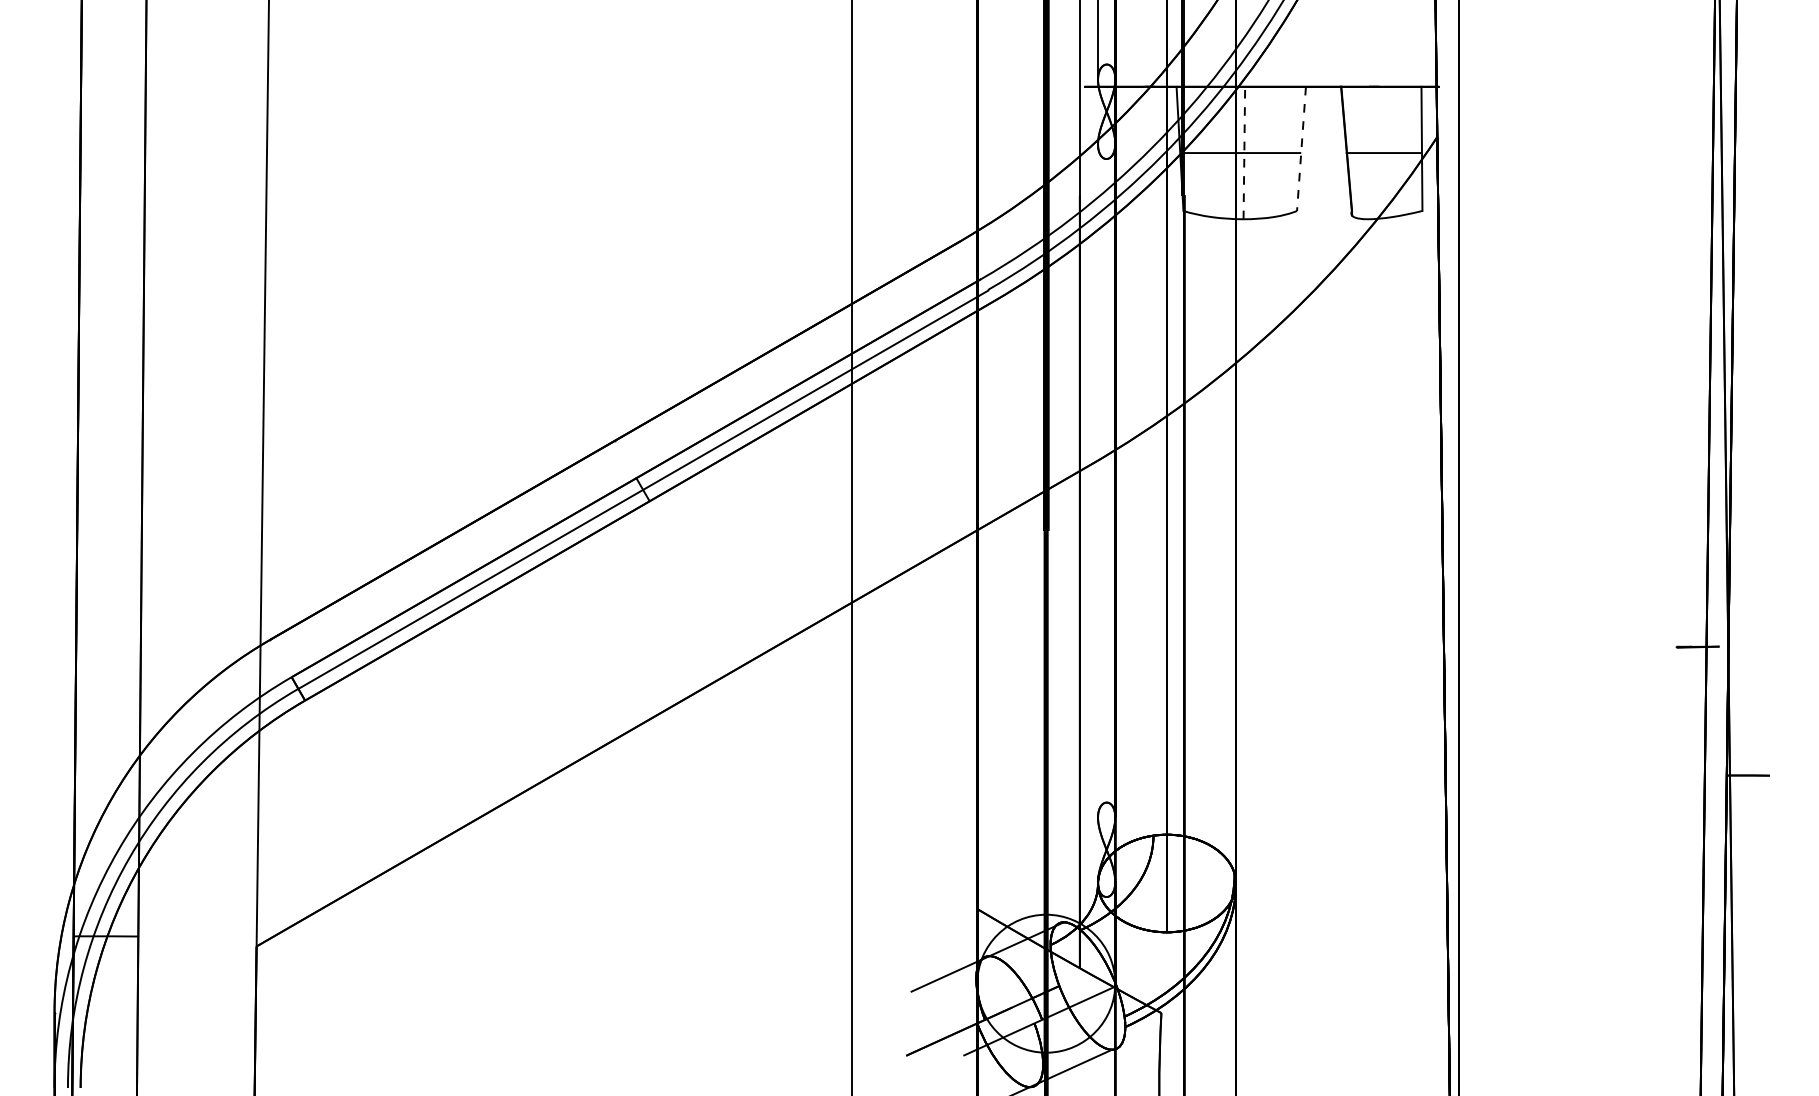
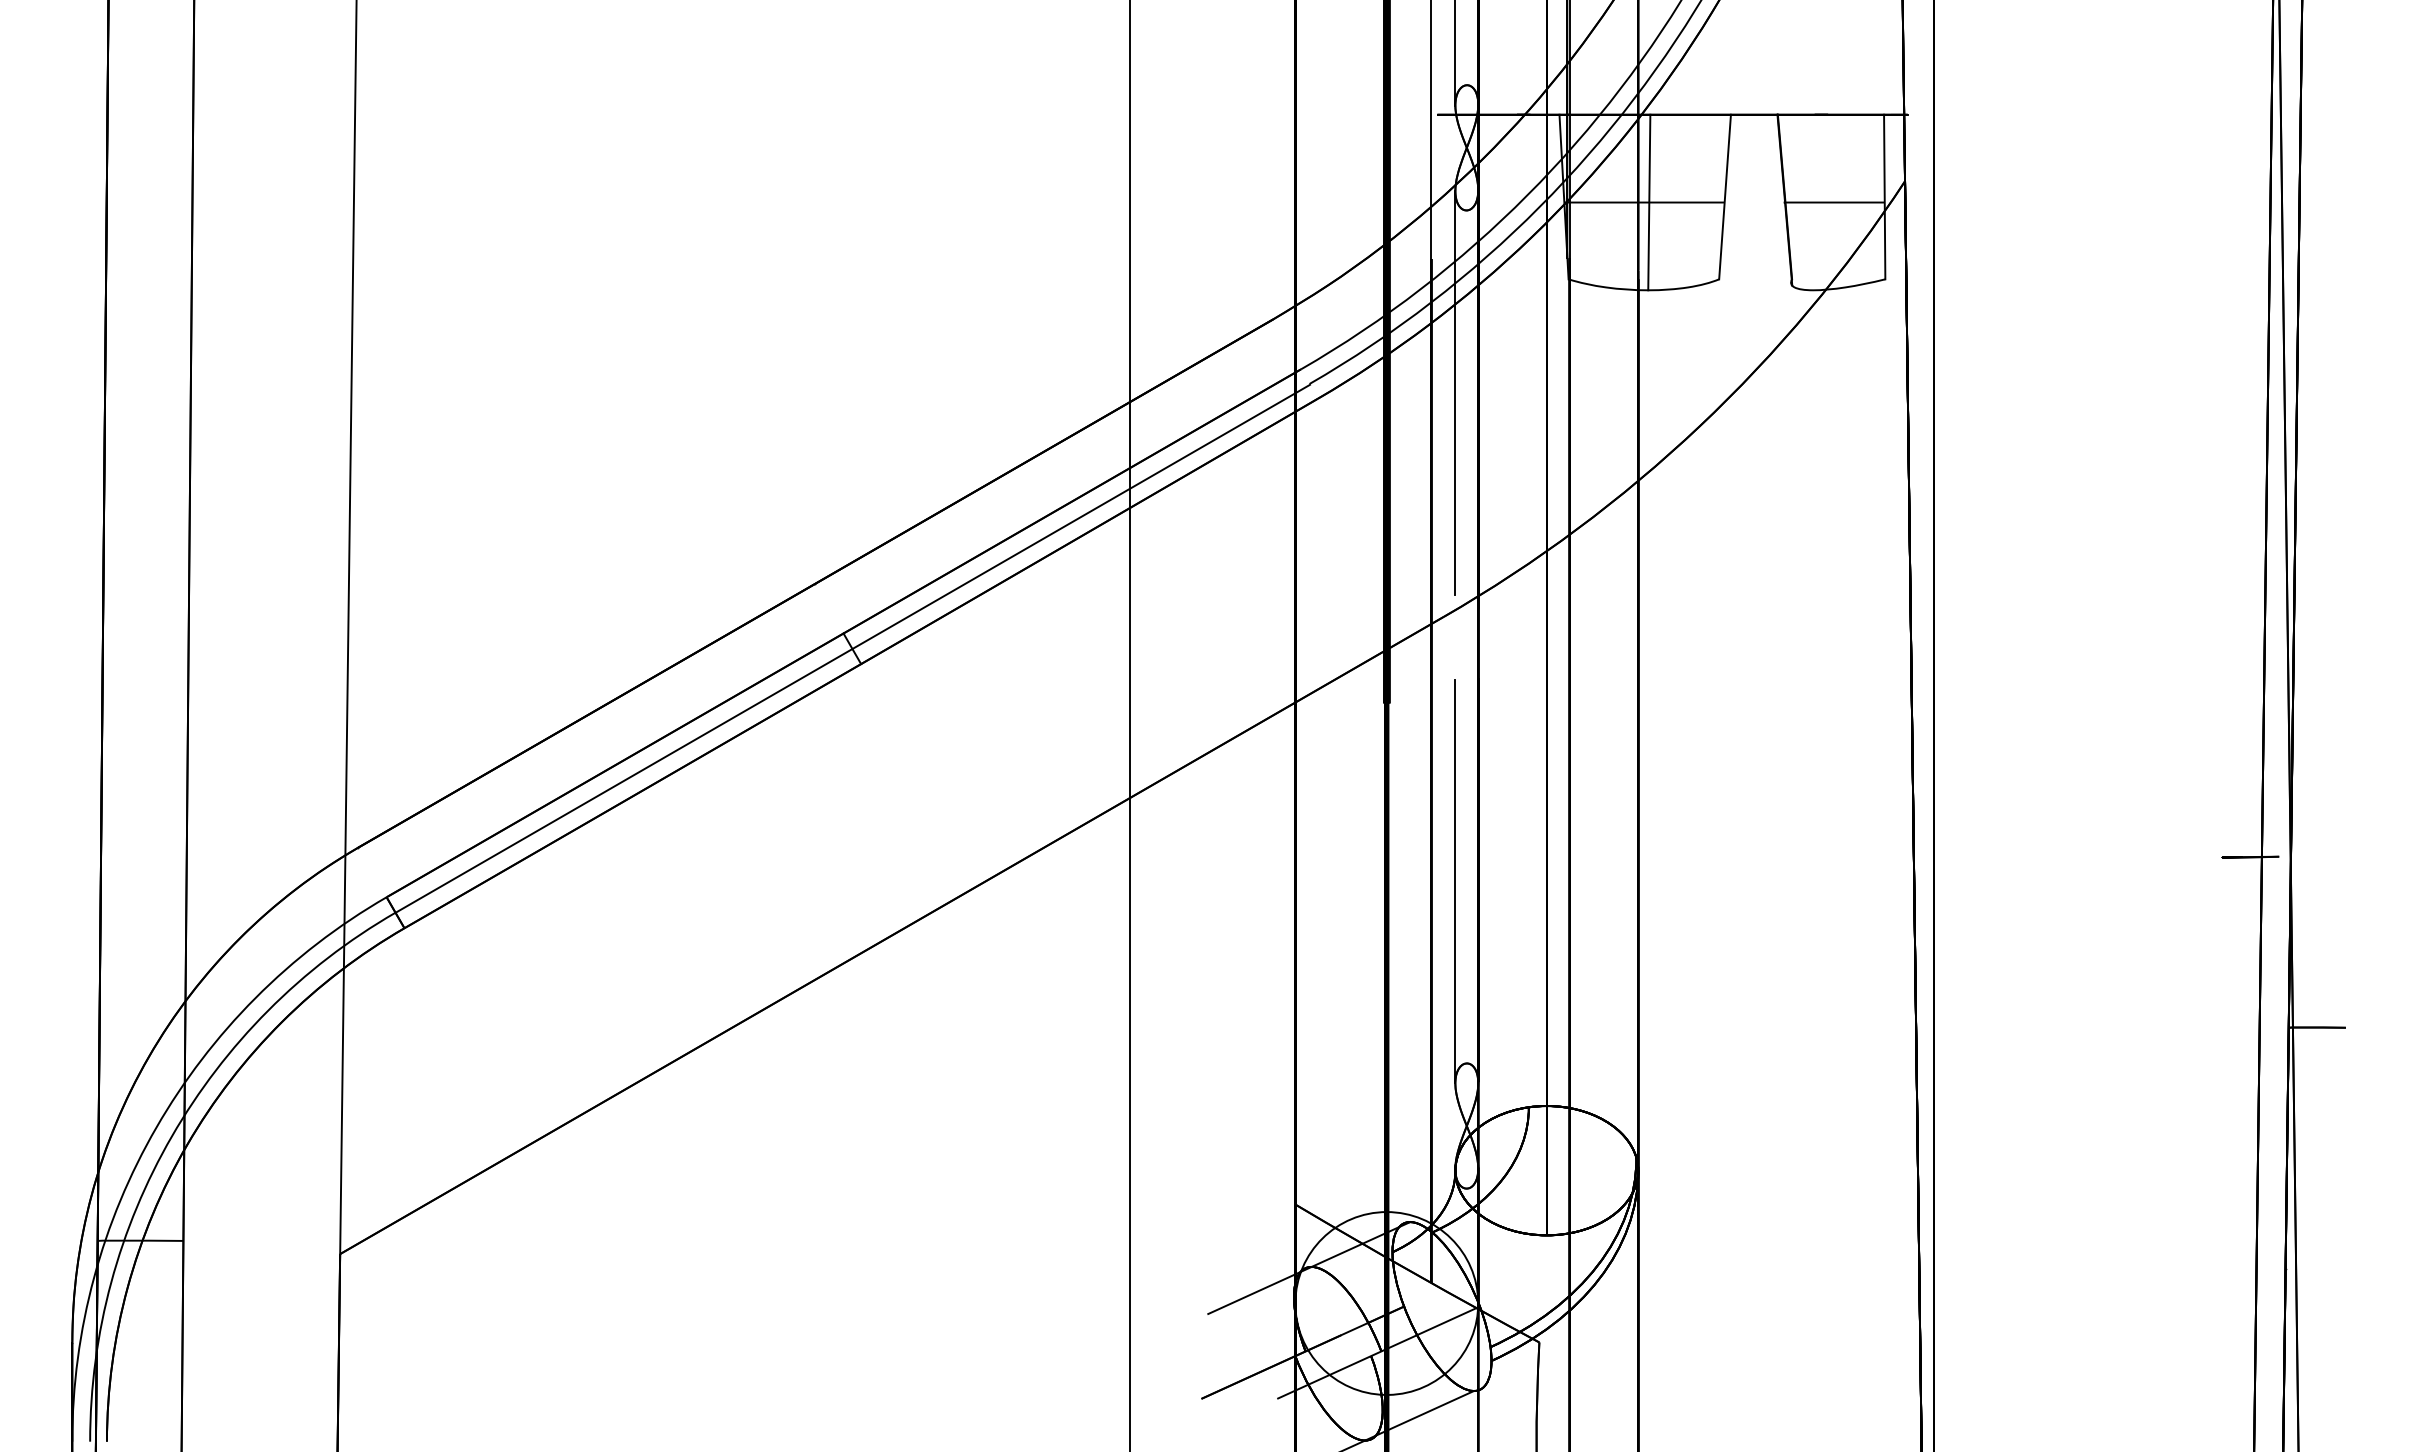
line: (1301, 149) -> (1725, 197), dashed -> solid
line: (1244, 153) -> (1649, 202), dashed -> solid
line: (1098, 296) -> (1455, 392), added
line: (1098, 665) -> (1455, 881), added

